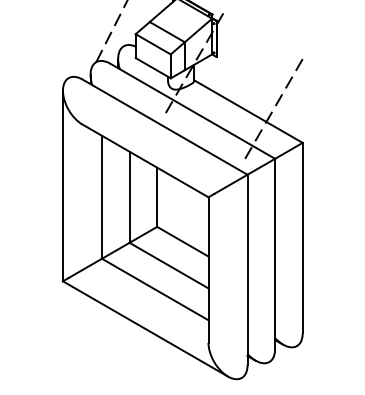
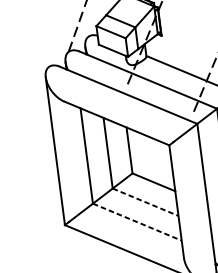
line: (169, 265) -> (145, 202), solid -> dashed
line: (155, 289) -> (137, 222), solid -> dashed

